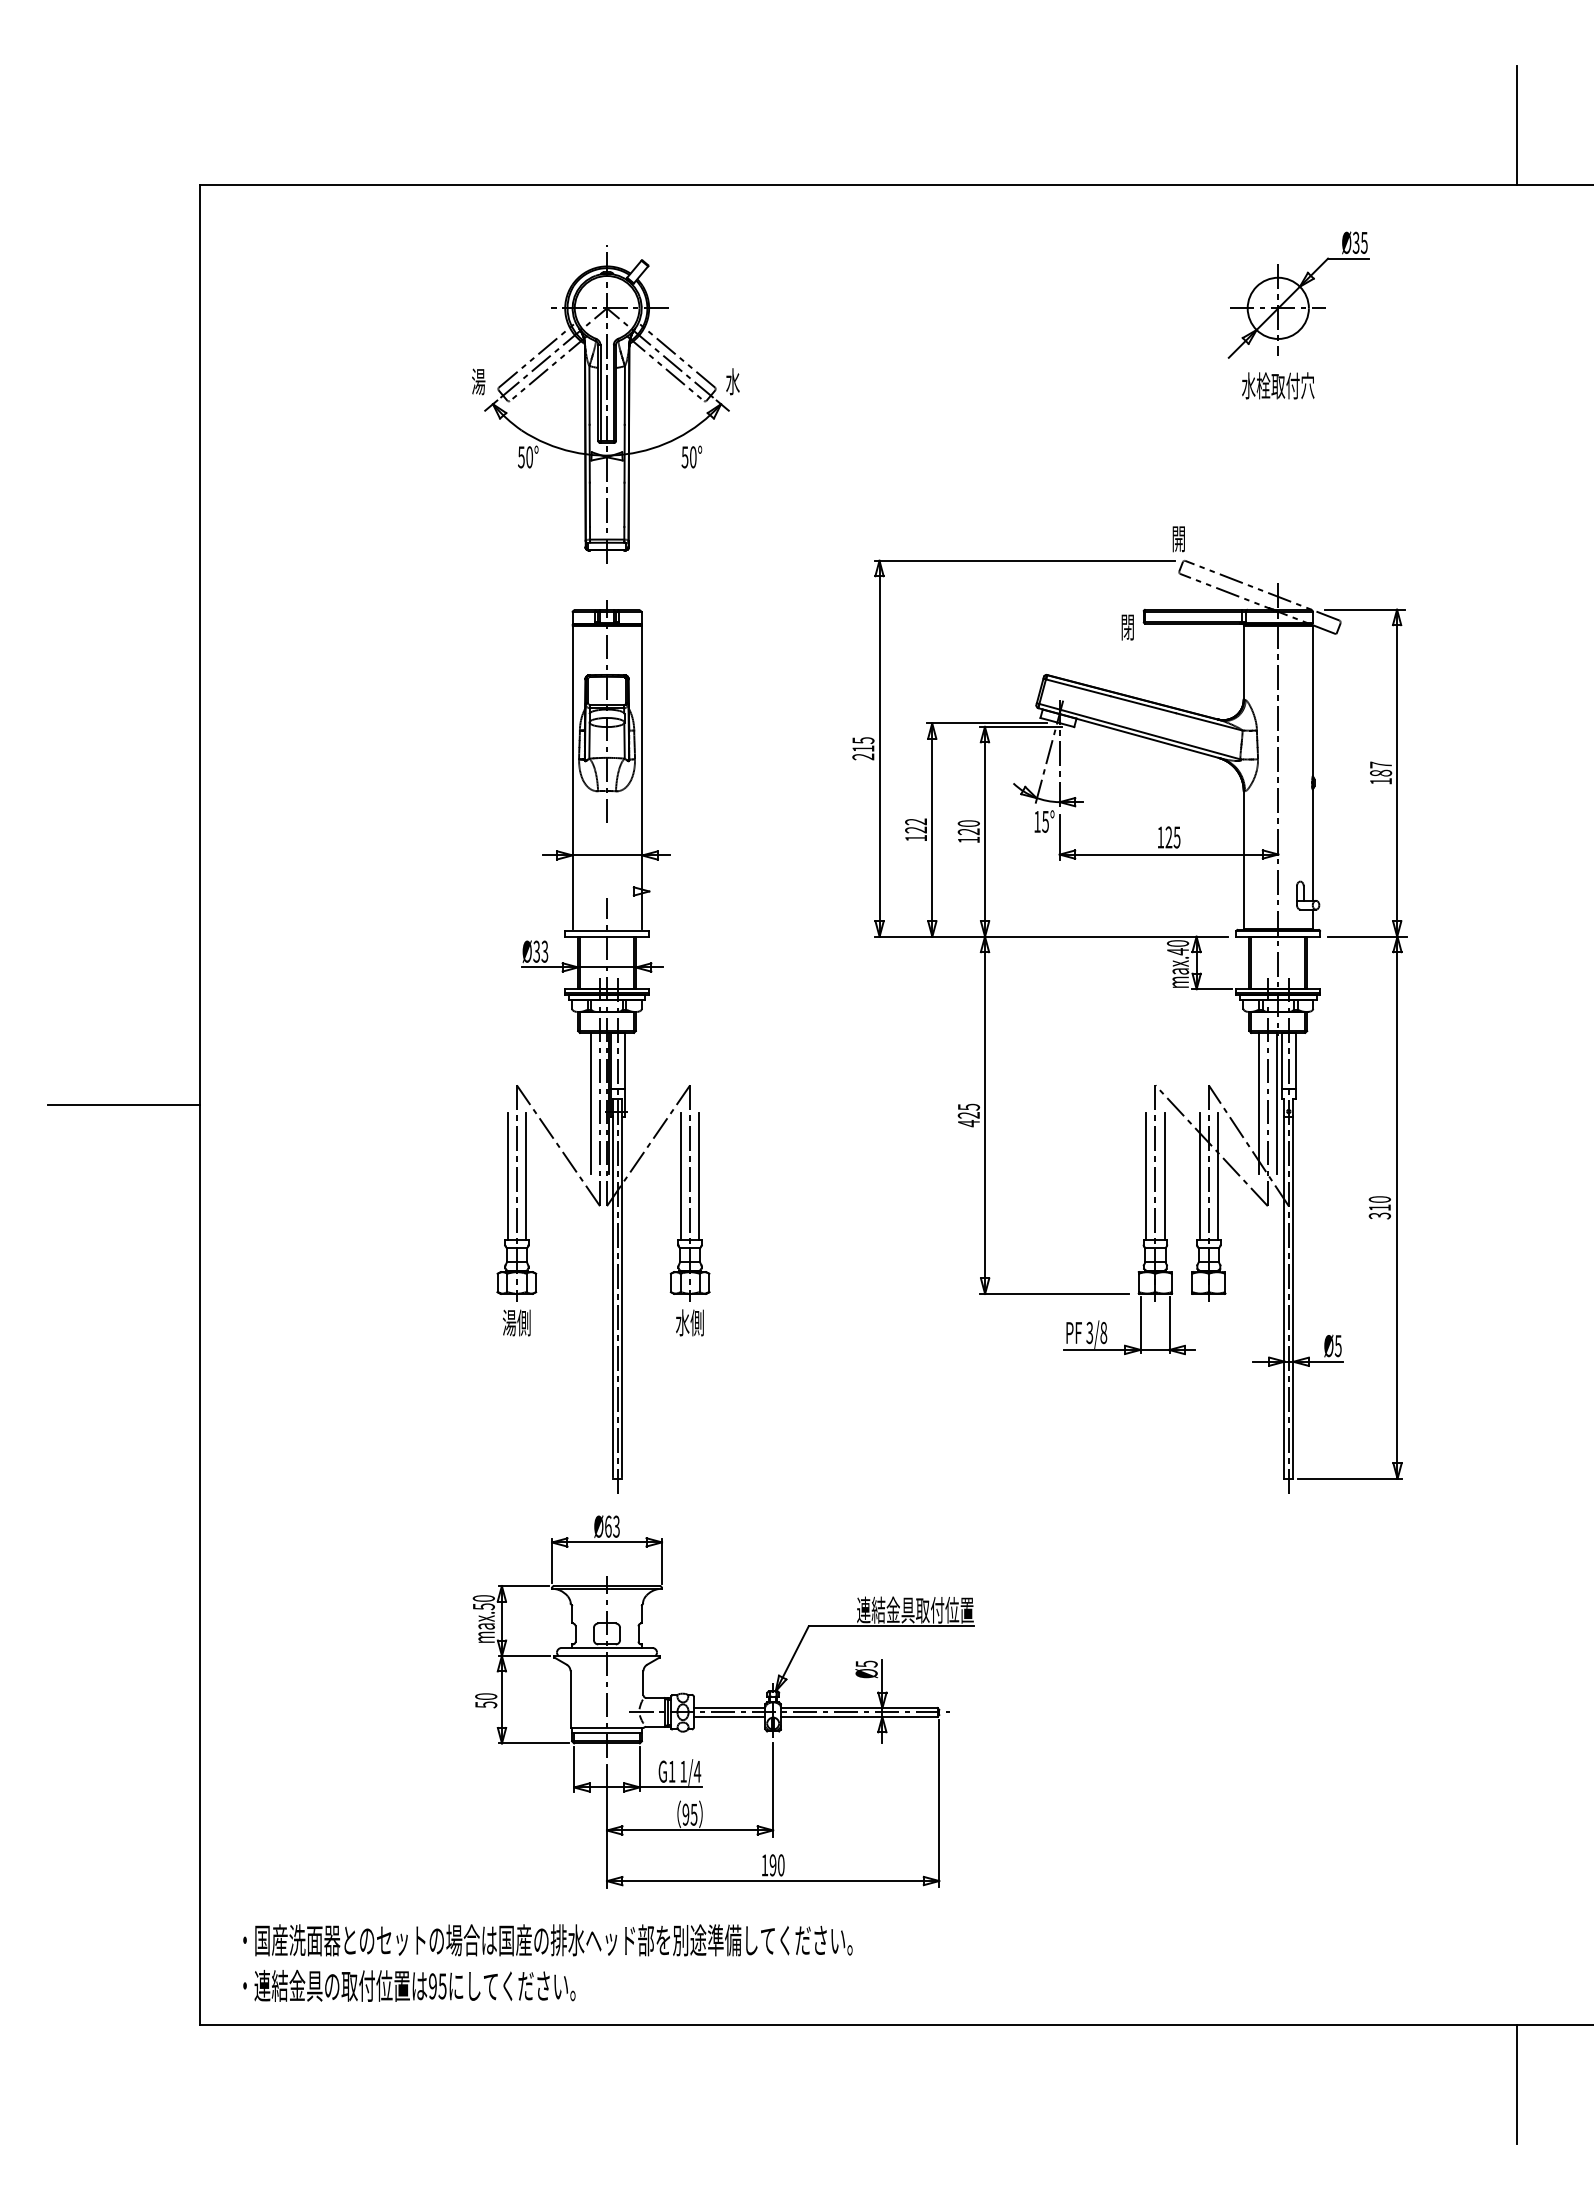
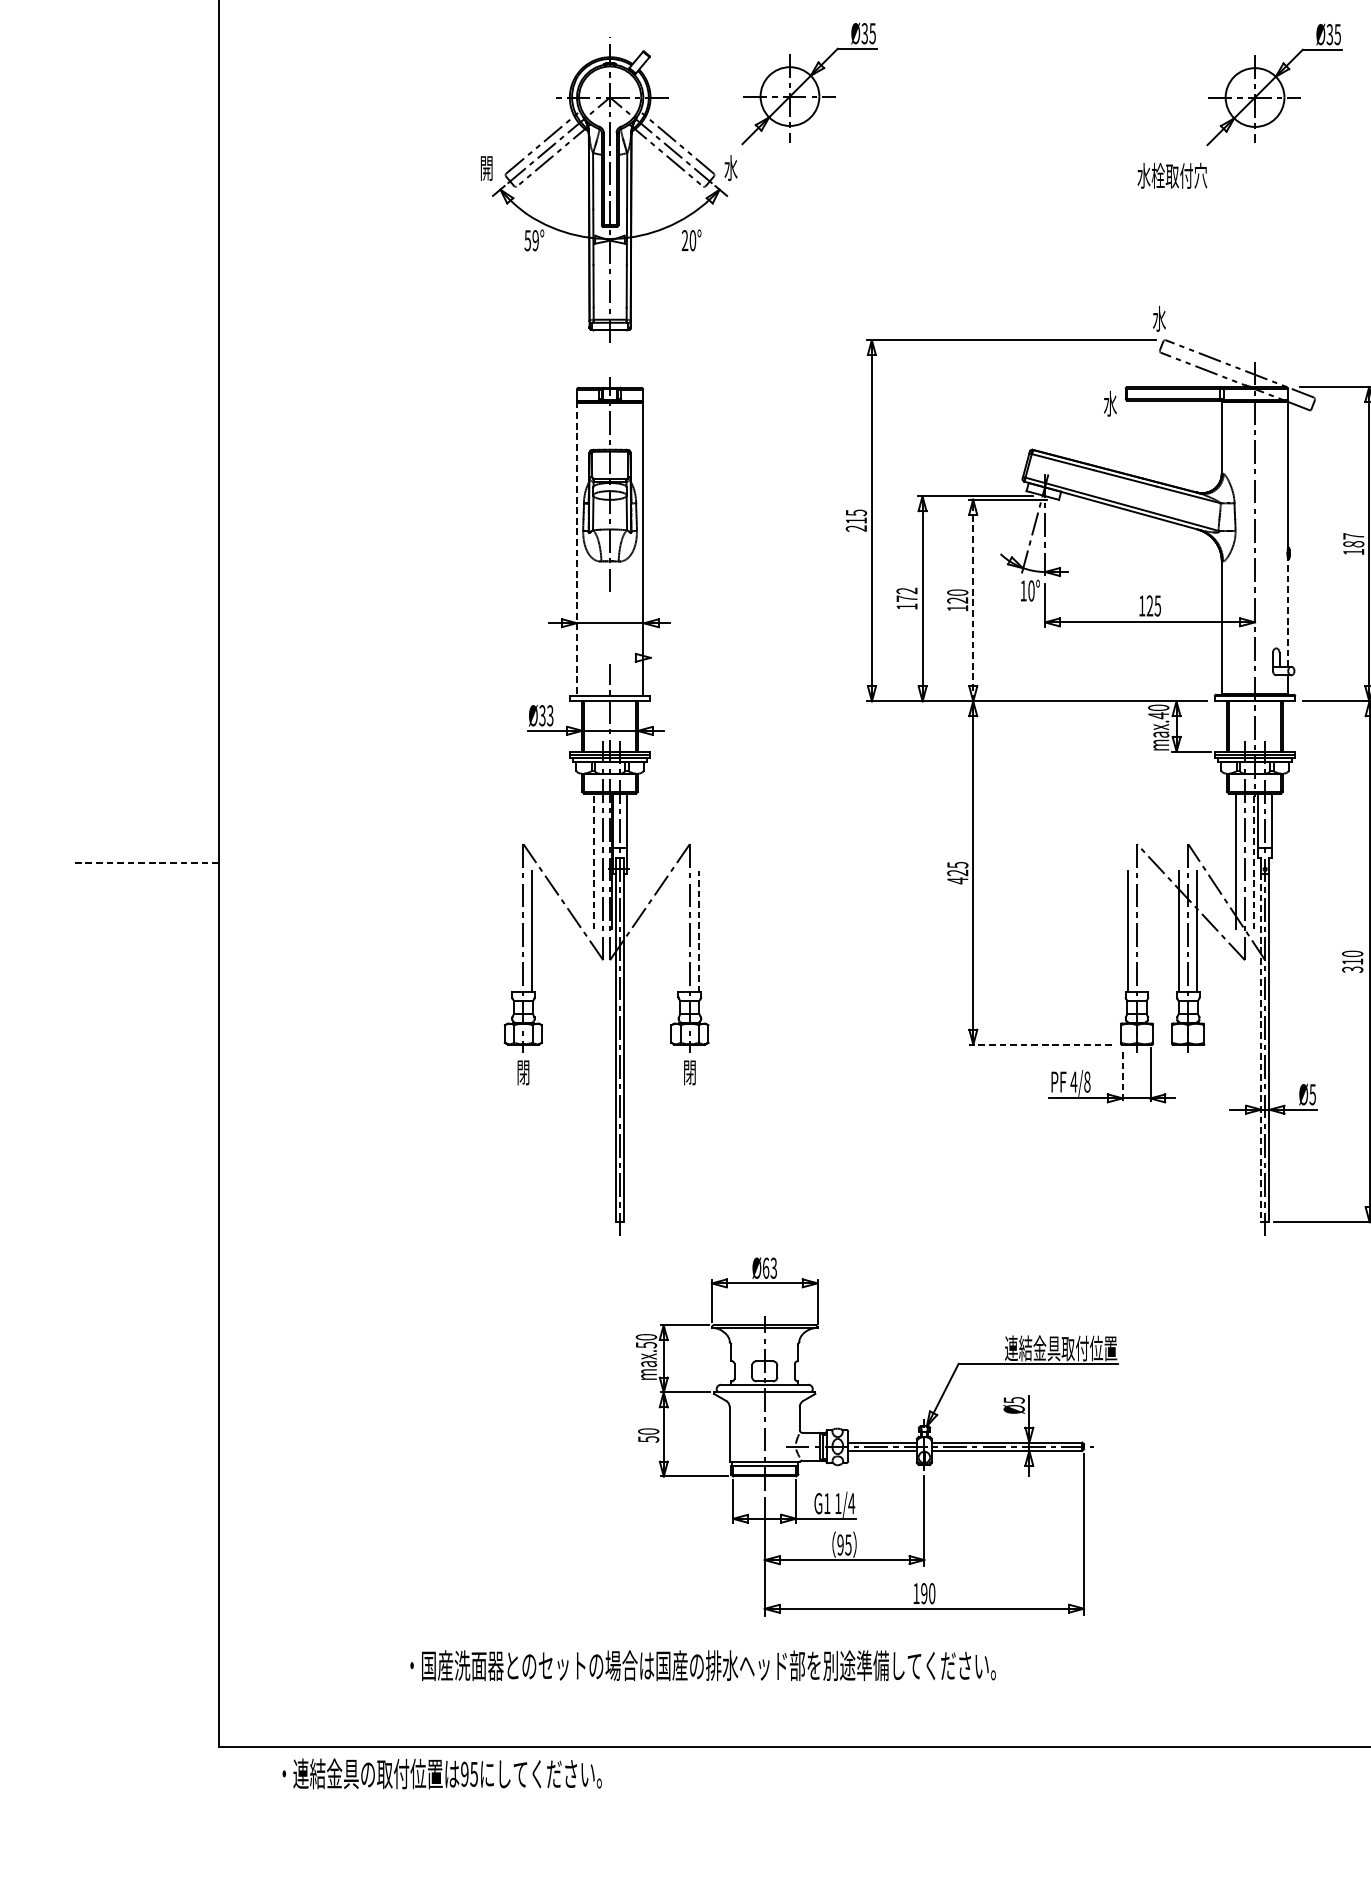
part: (814, 293) -> (809, 83), added
text: (478, 381) -> (486, 167), 湯 -> 開
text: (1278, 385) -> (1172, 175), moved
text: (529, 457) -> (535, 240), 50° -> 59°
text: (684, 457) -> (684, 240), 50° -> 20°
text: (1178, 538) -> (1159, 318), 開 -> 水
text: (1127, 626) -> (1110, 403), 閉 -> 水
line: (572, 777) -> (576, 548), solid -> dashed
text: (1045, 821) -> (1031, 590), 15° -> 10°
text: (915, 829) -> (906, 598), 122 -> 172
line: (984, 831) -> (972, 600), solid -> dashed
line: (1312, 845) -> (1287, 613), solid -> dashed
line: (590, 1103) -> (594, 861), solid -> dashed
line: (1276, 1103) -> (1253, 861), solid -> dashed
line: (123, 1105) -> (145, 863), solid -> dashed
line: (507, 1176) -> (514, 931), removed
line: (680, 1176) -> (680, 931), removed
line: (699, 1176) -> (698, 931), solid -> dashed
line: (1164, 1176) -> (1145, 931), removed
line: (1054, 1293) -> (1040, 1044), solid -> dashed
line: (1284, 1297) -> (1261, 1048), solid -> dashed
text: (516, 1322) -> (523, 1072), 湯側 -> 閉
text: (689, 1322) -> (689, 1072), 水側 -> 閉
line: (1141, 1324) -> (1123, 1073), solid -> dashed
text: (1089, 1332) -> (1073, 1081), 3/8 -> 4/8
part: (723, 1701) -> (876, 1436), moved
text: (547, 1940) -> (702, 1665), moved
text: (409, 1985) -> (442, 1773), moved

